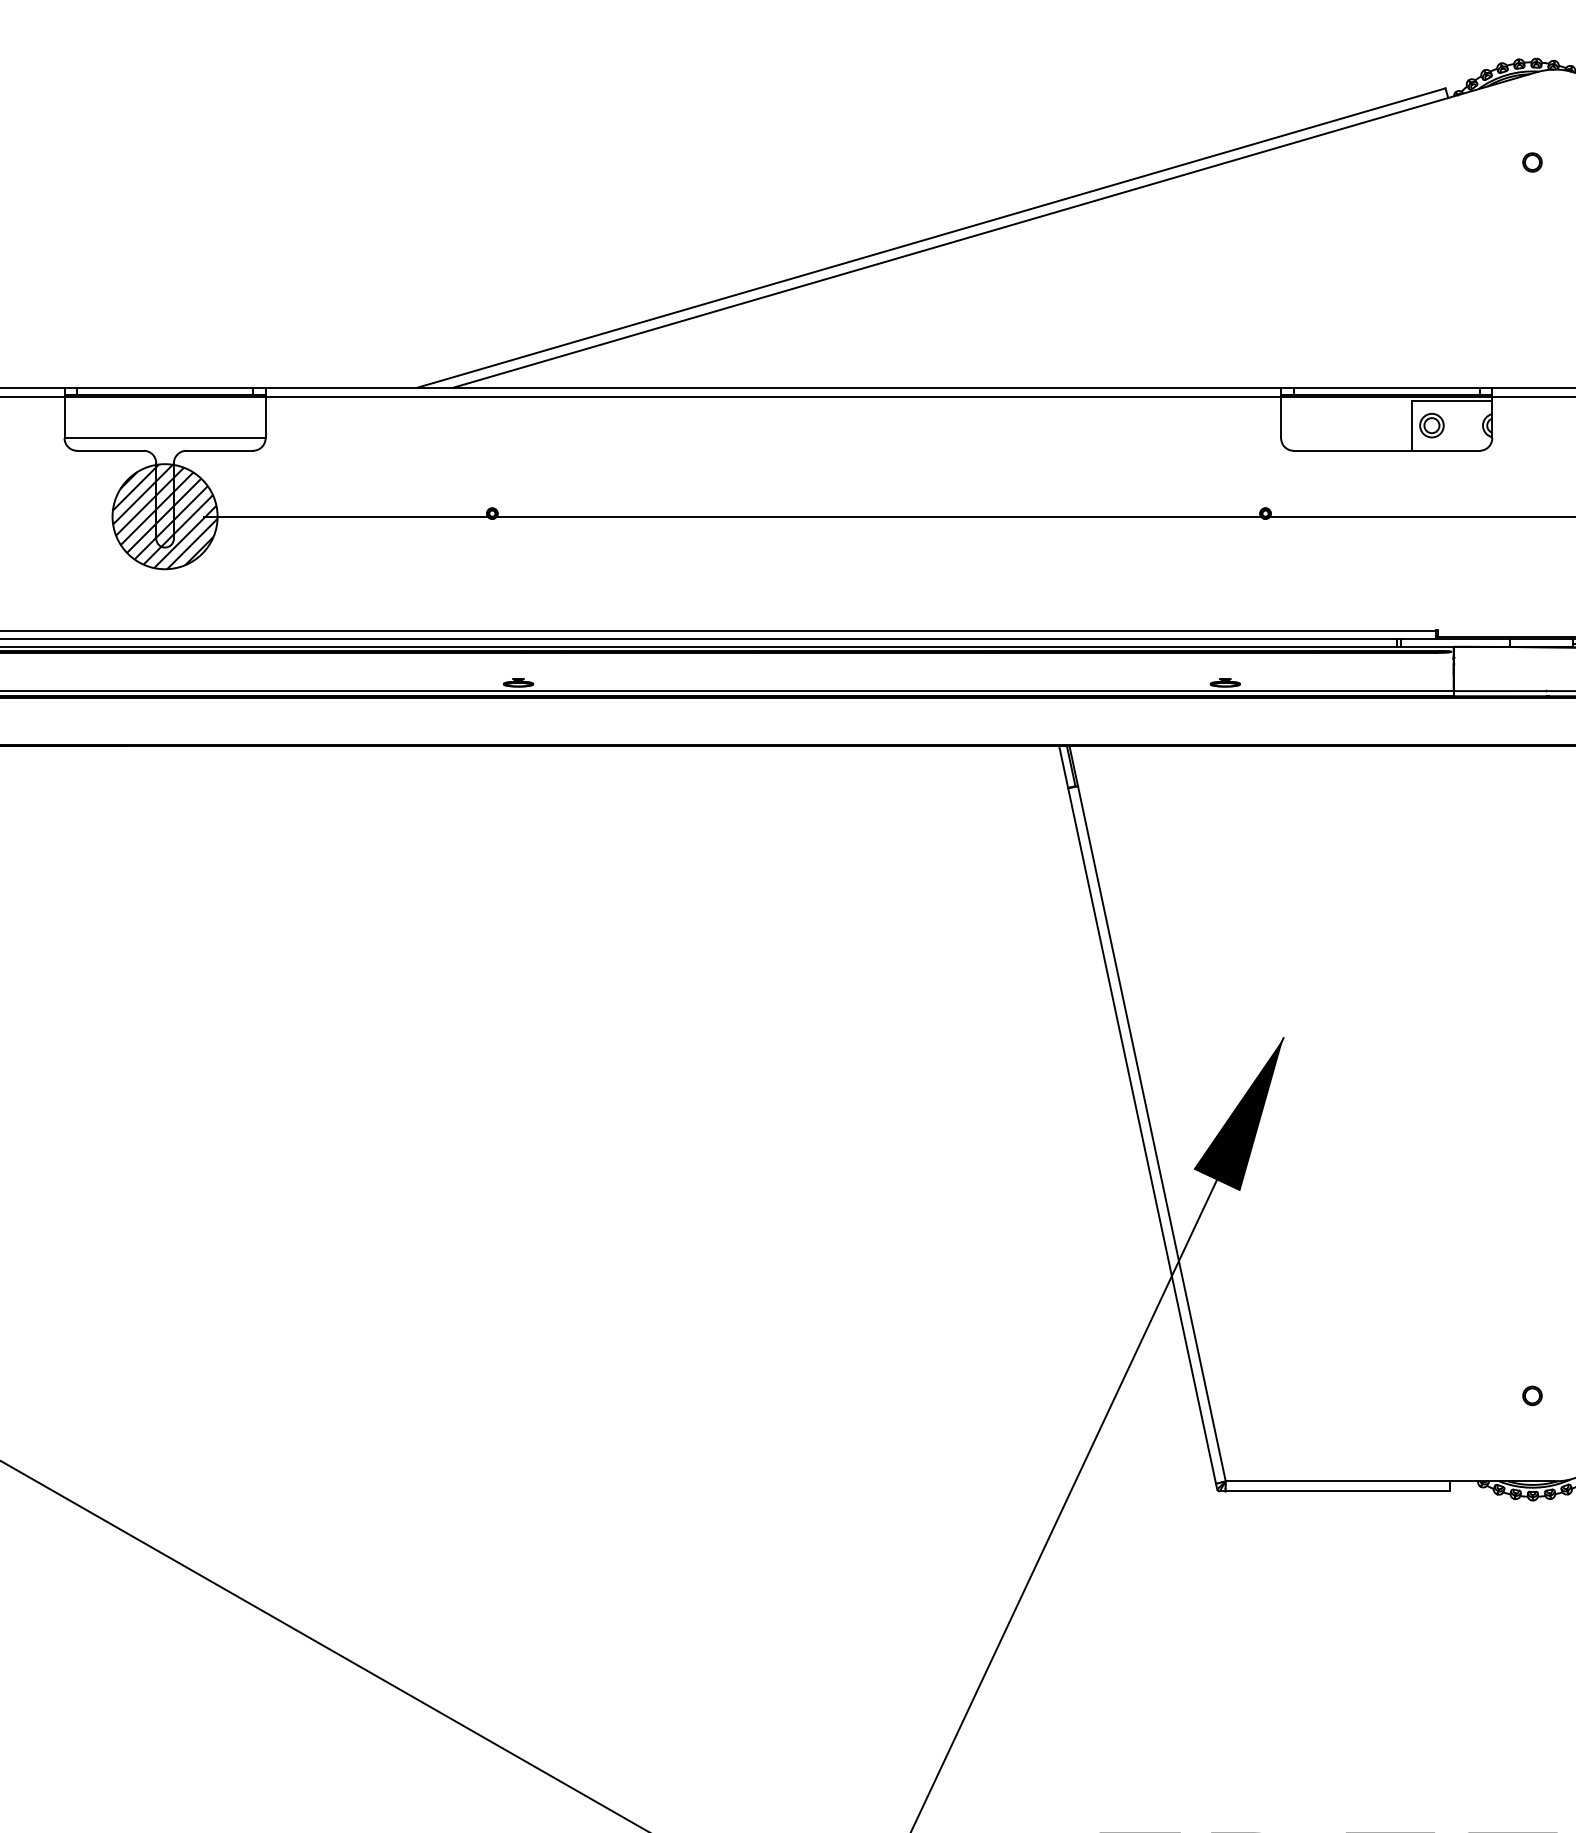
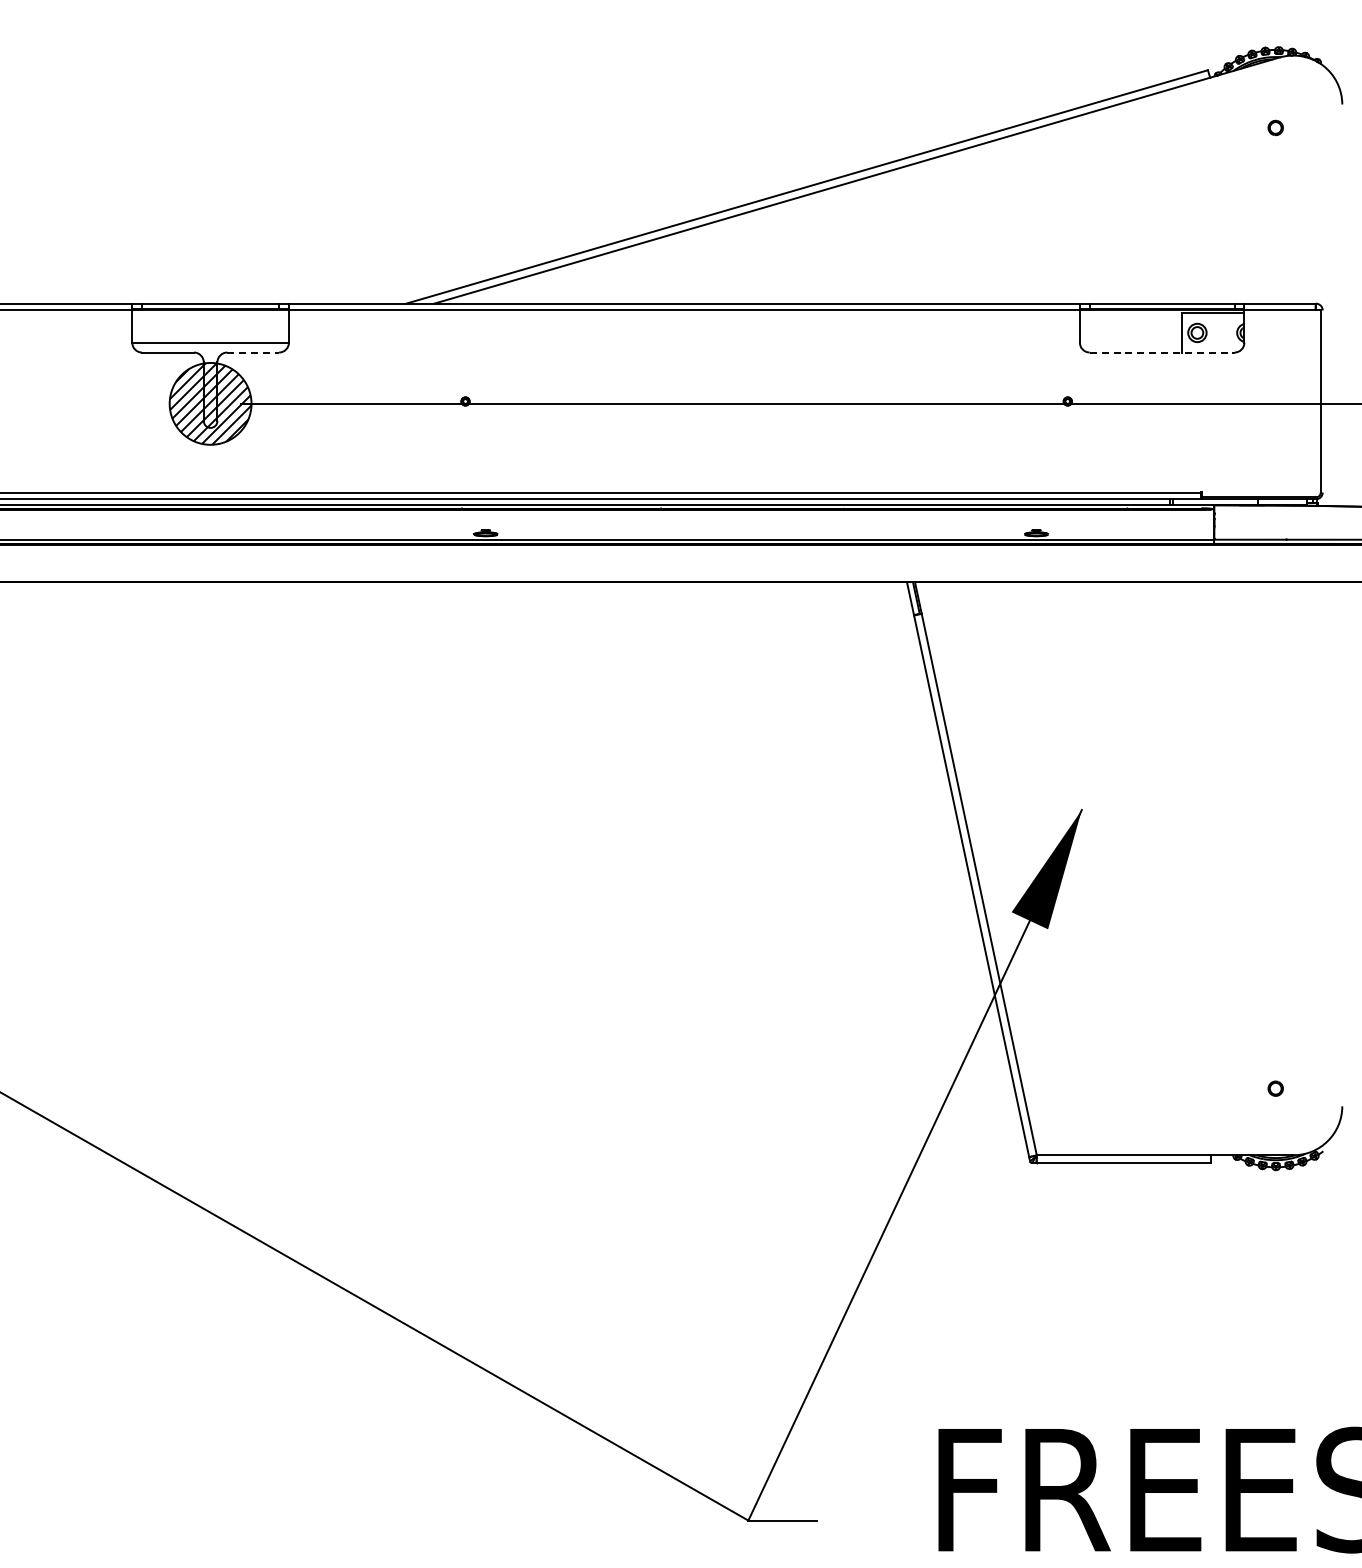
line: (220, 450) -> (253, 352), solid -> dashed
line: (1387, 450) -> (1162, 352), solid -> dashed

